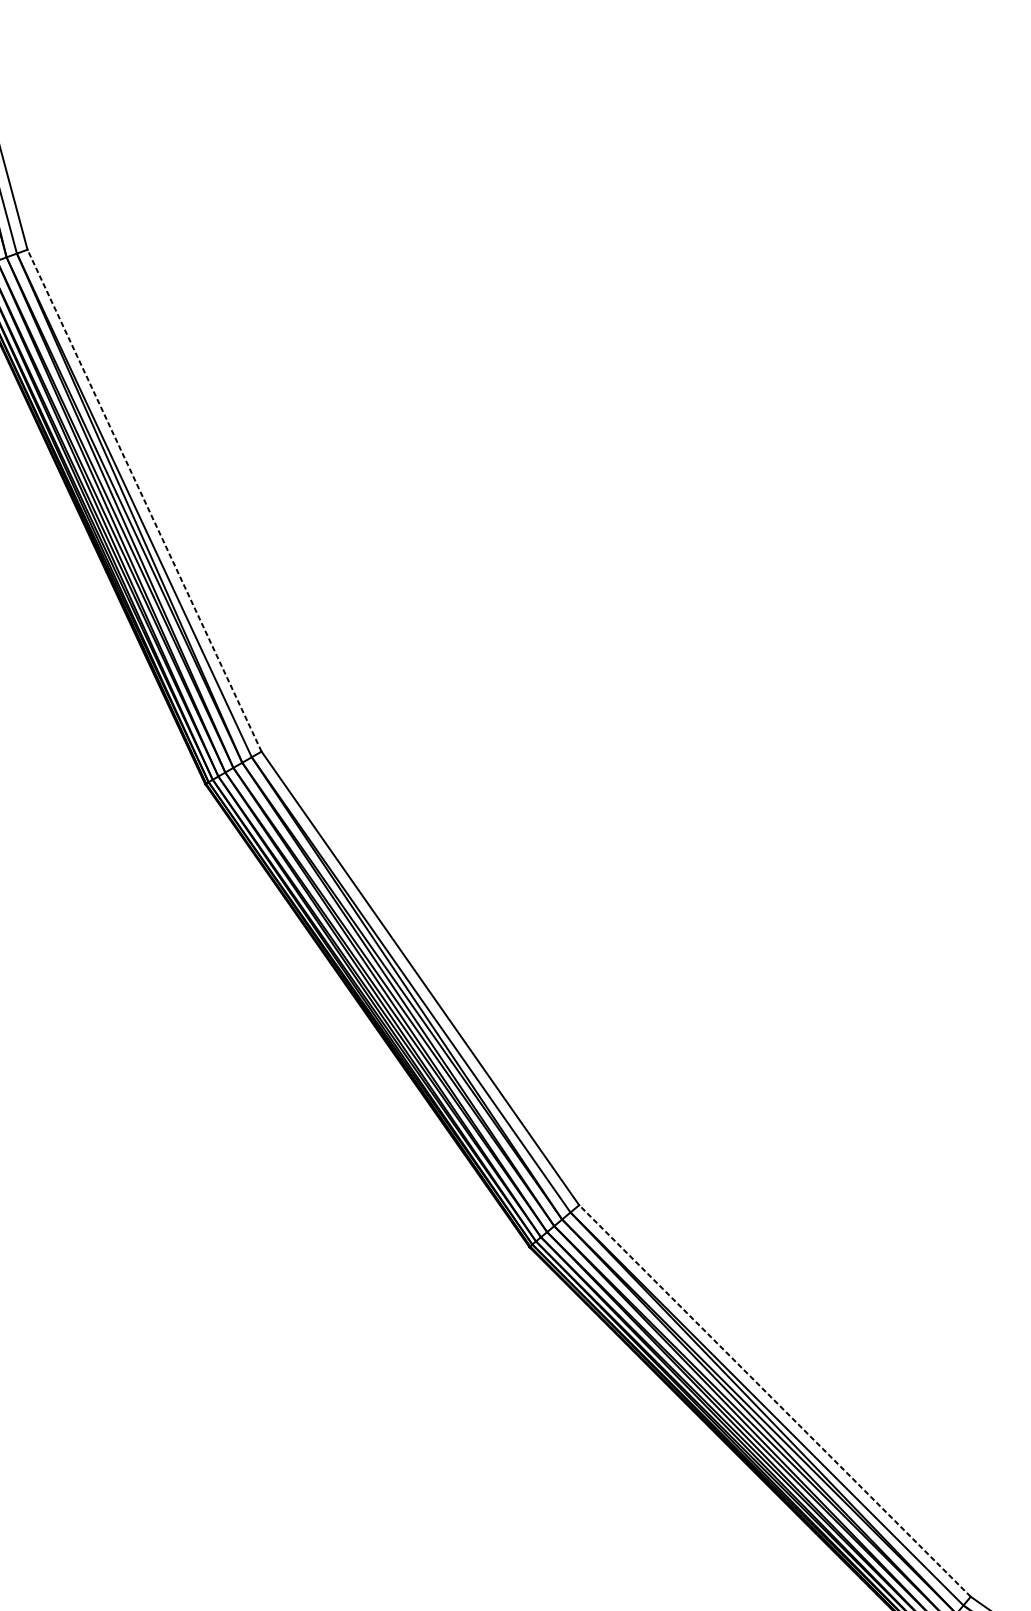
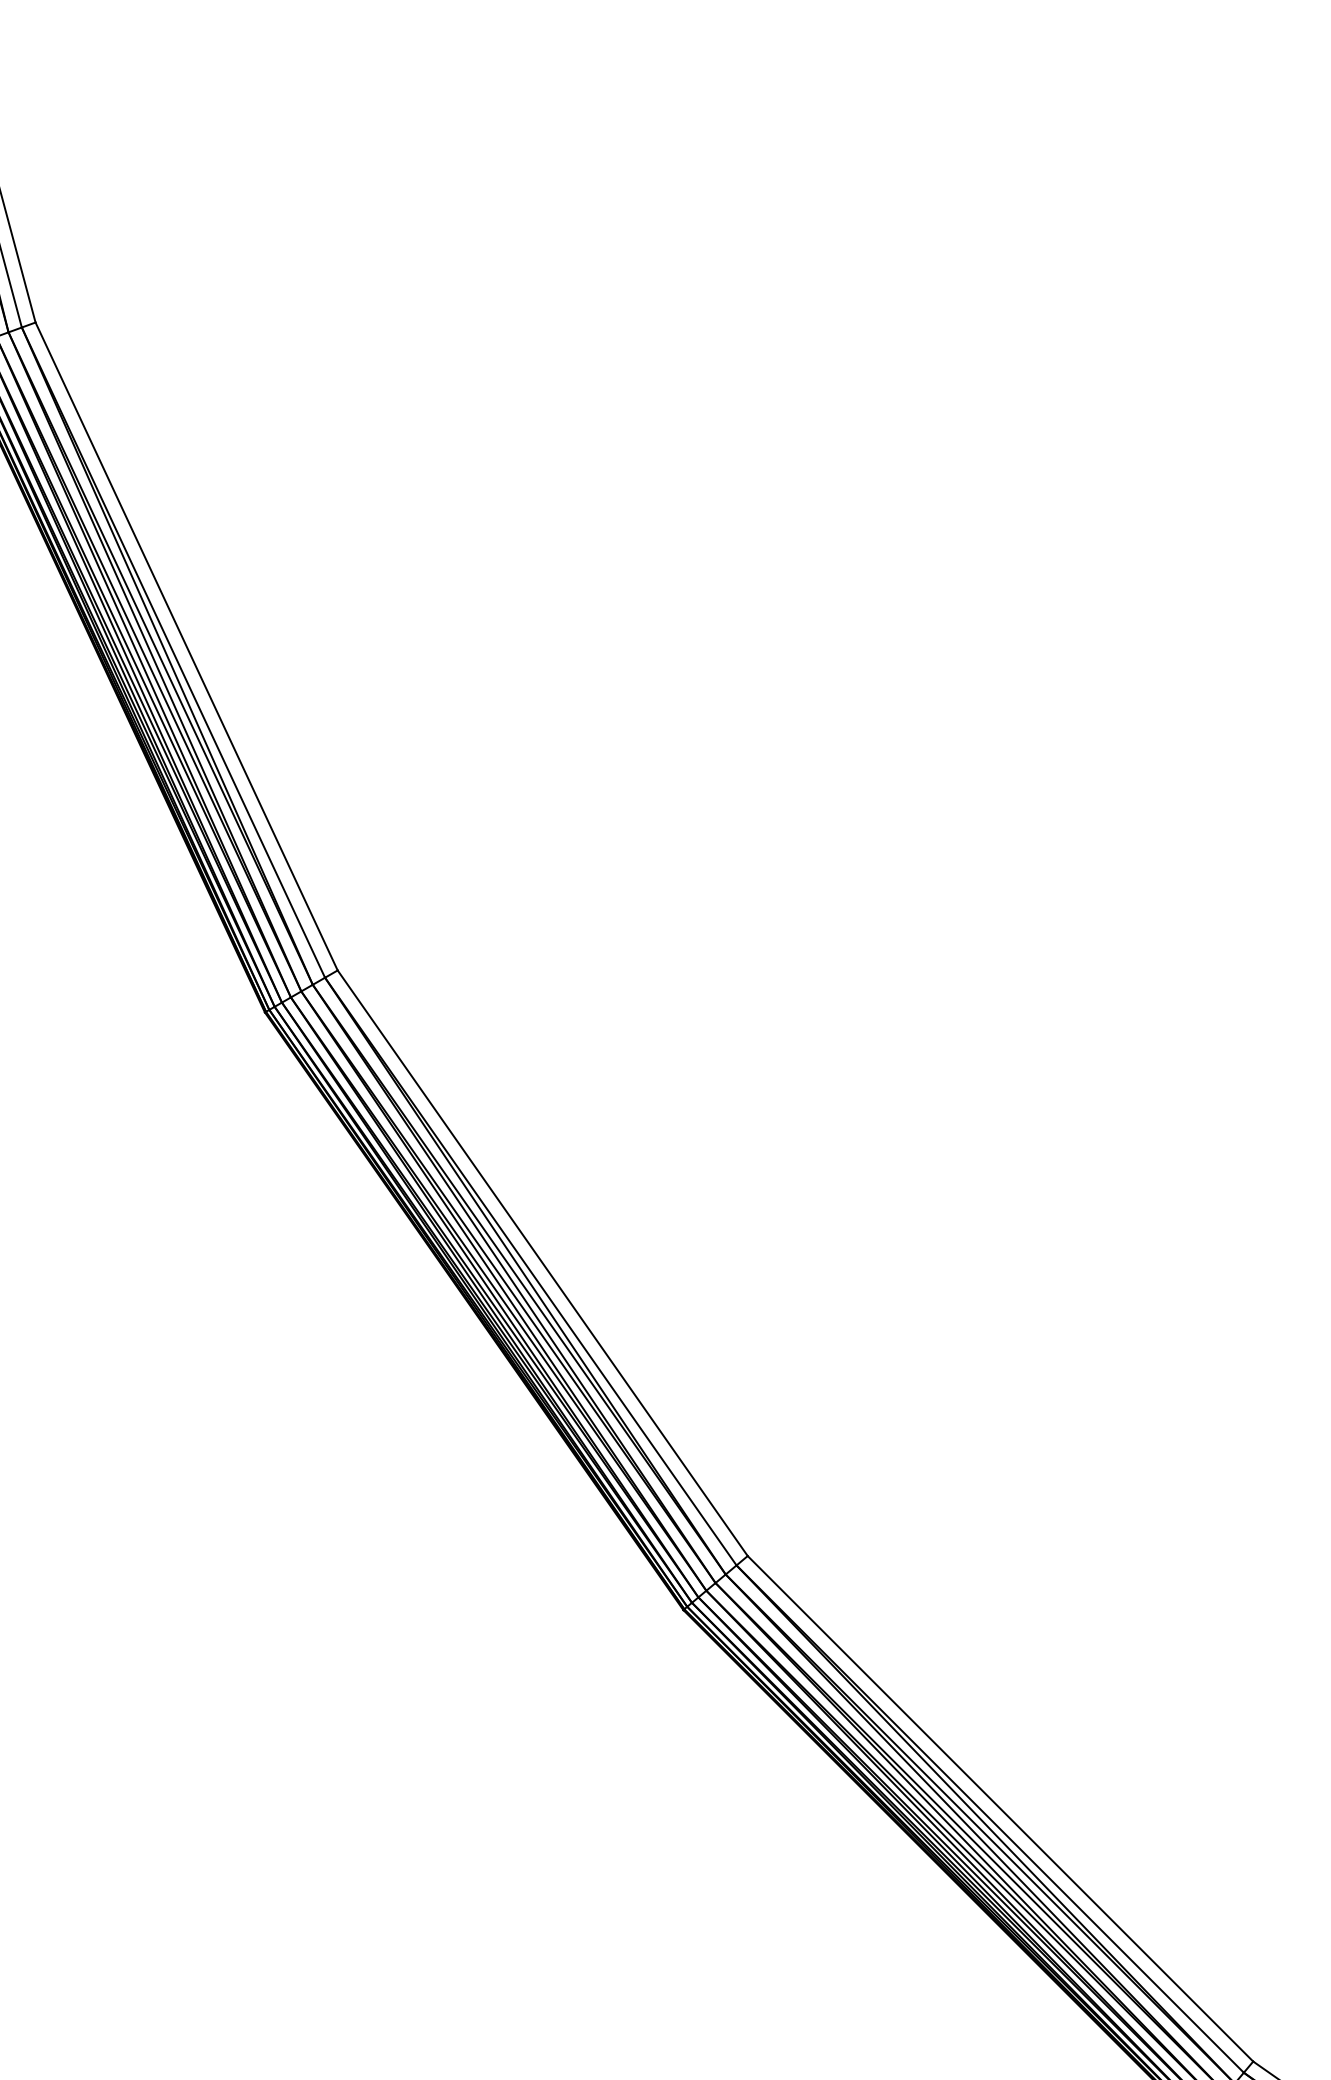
line: (144, 500) -> (186, 646), dashed -> solid
line: (774, 1400) -> (1000, 1808), dashed -> solid

